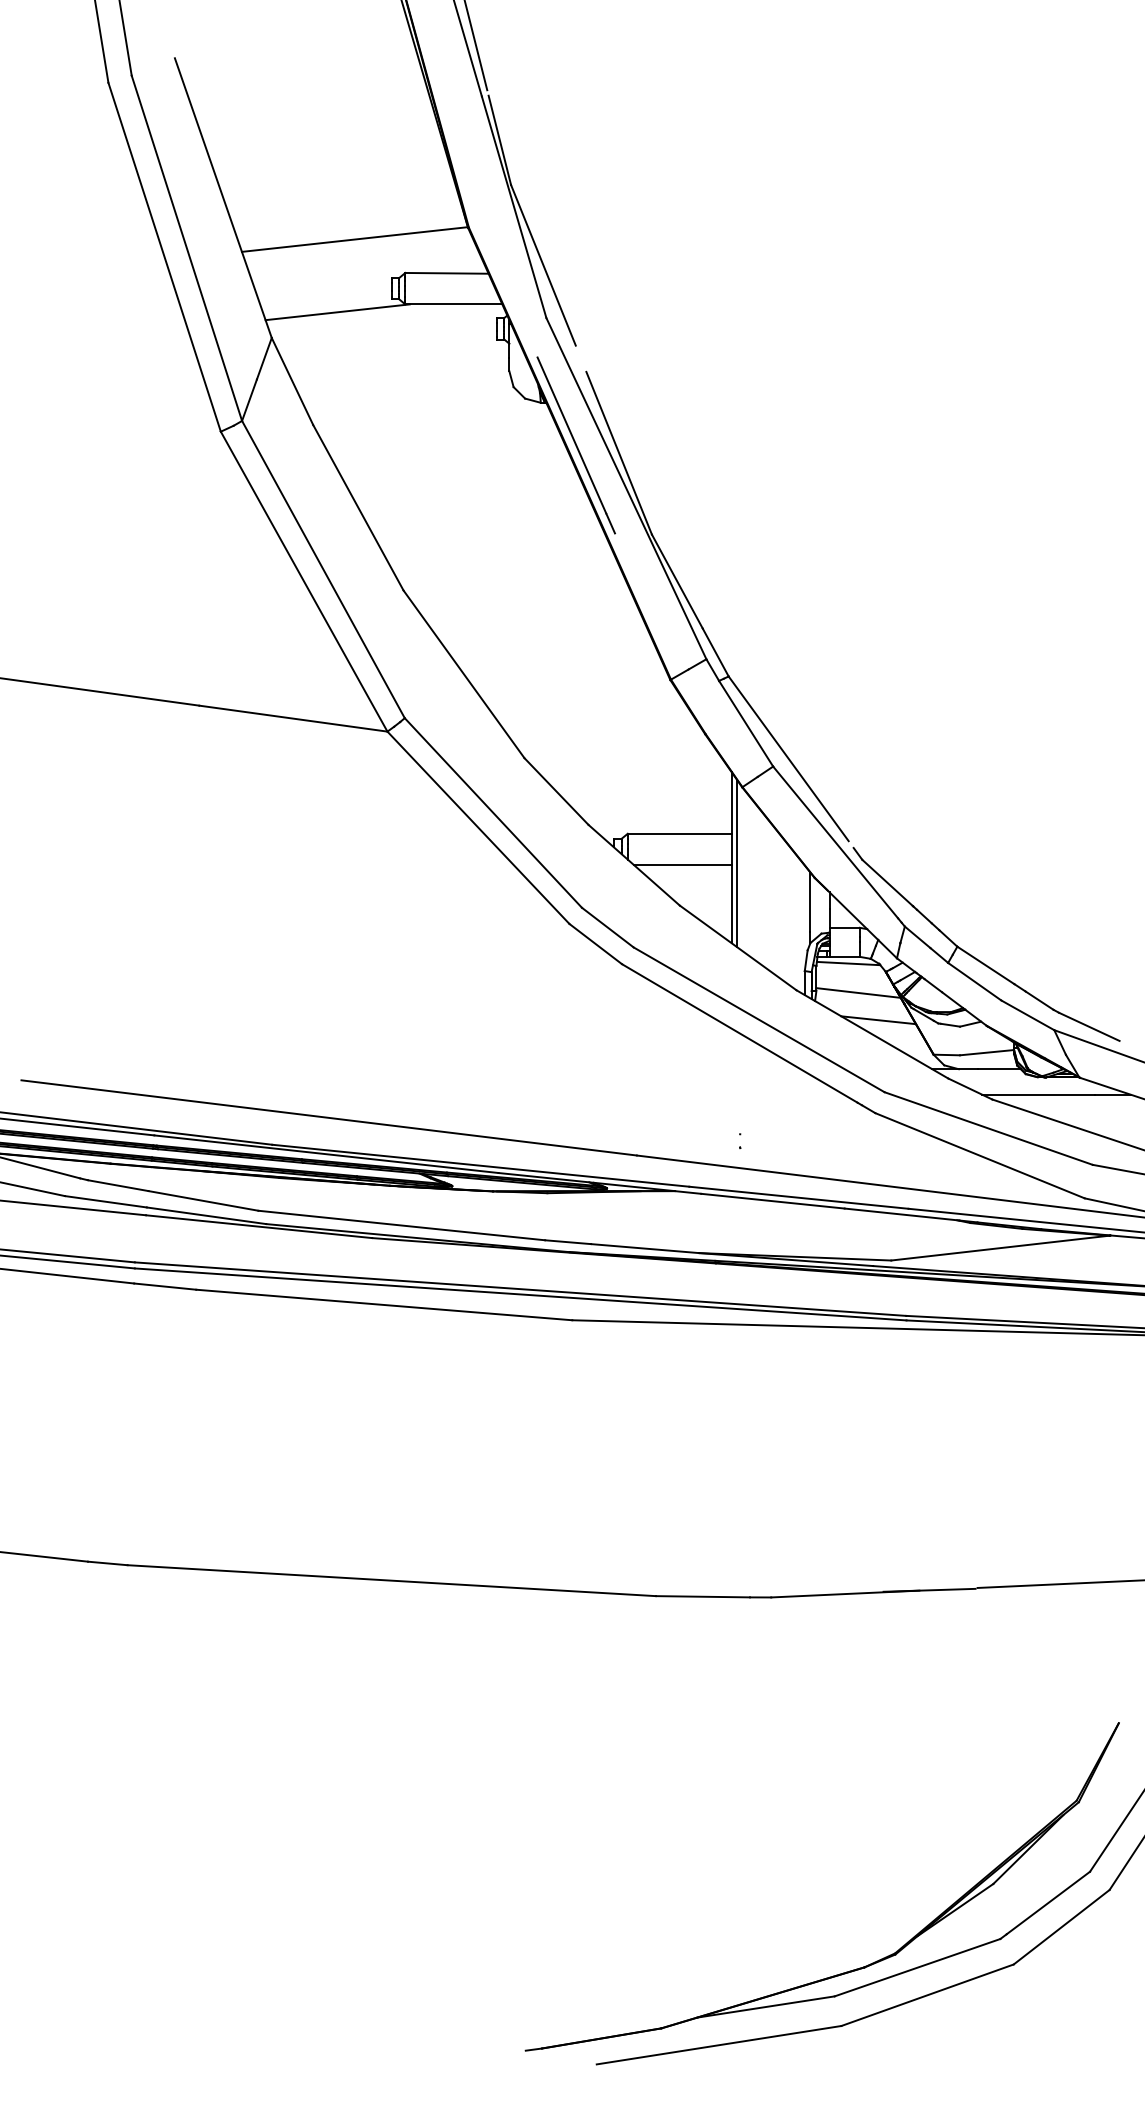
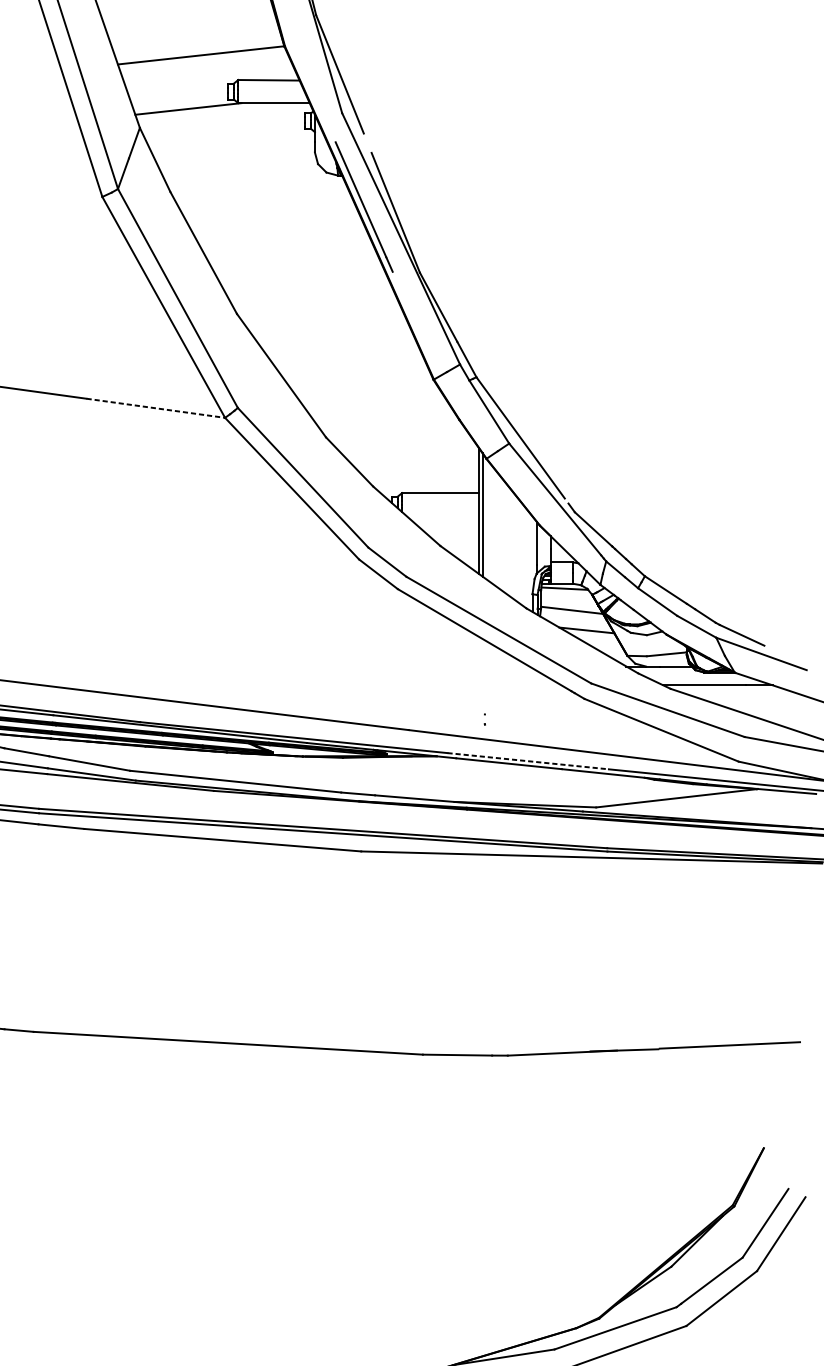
line: (293, 718) -> (155, 408), solid -> dashed
line: (682, 864) -> (442, 515), removed
line: (799, 1197) -> (528, 761), solid -> dashed

